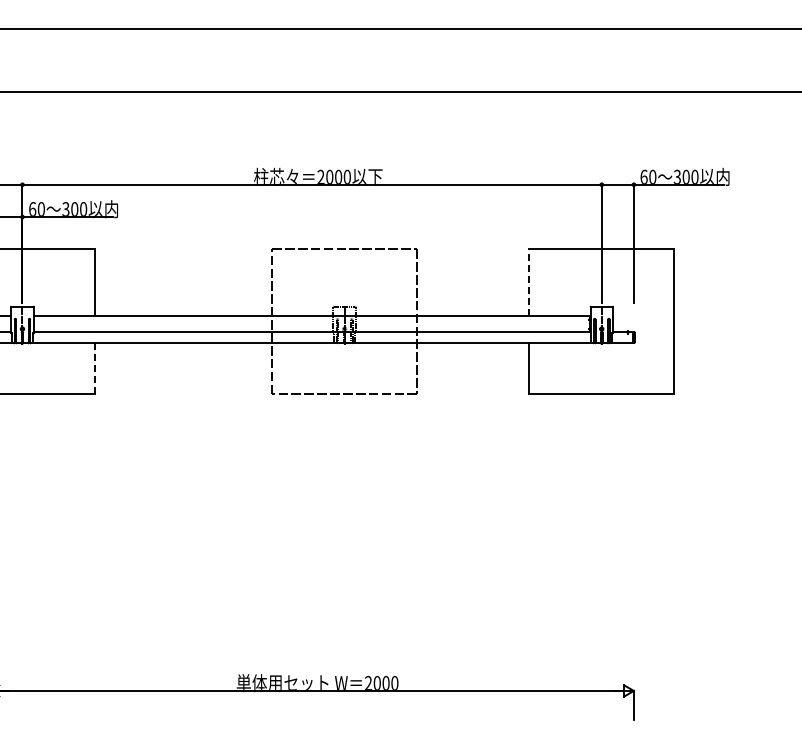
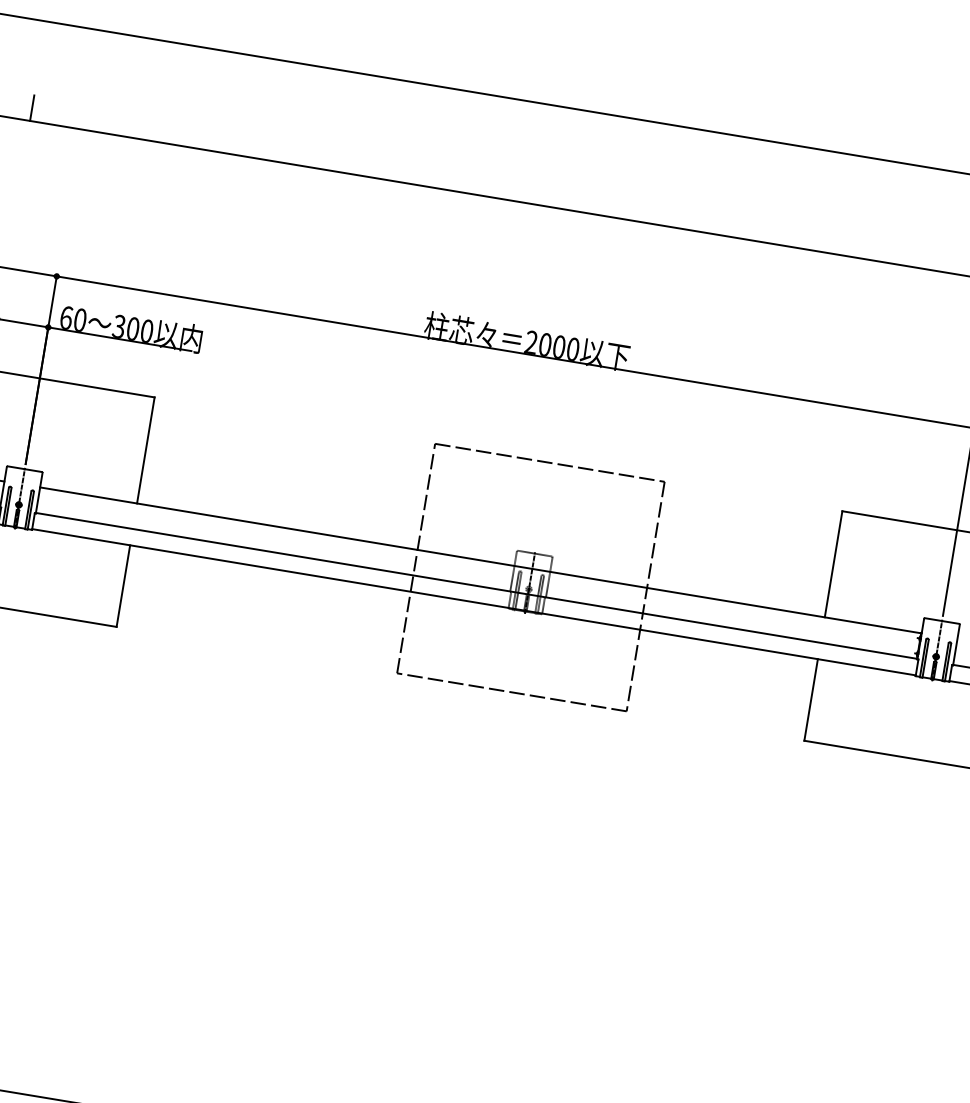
line: (529, 282) -> (833, 563), dashed -> solid
line: (94, 368) -> (122, 586), dashed -> solid

